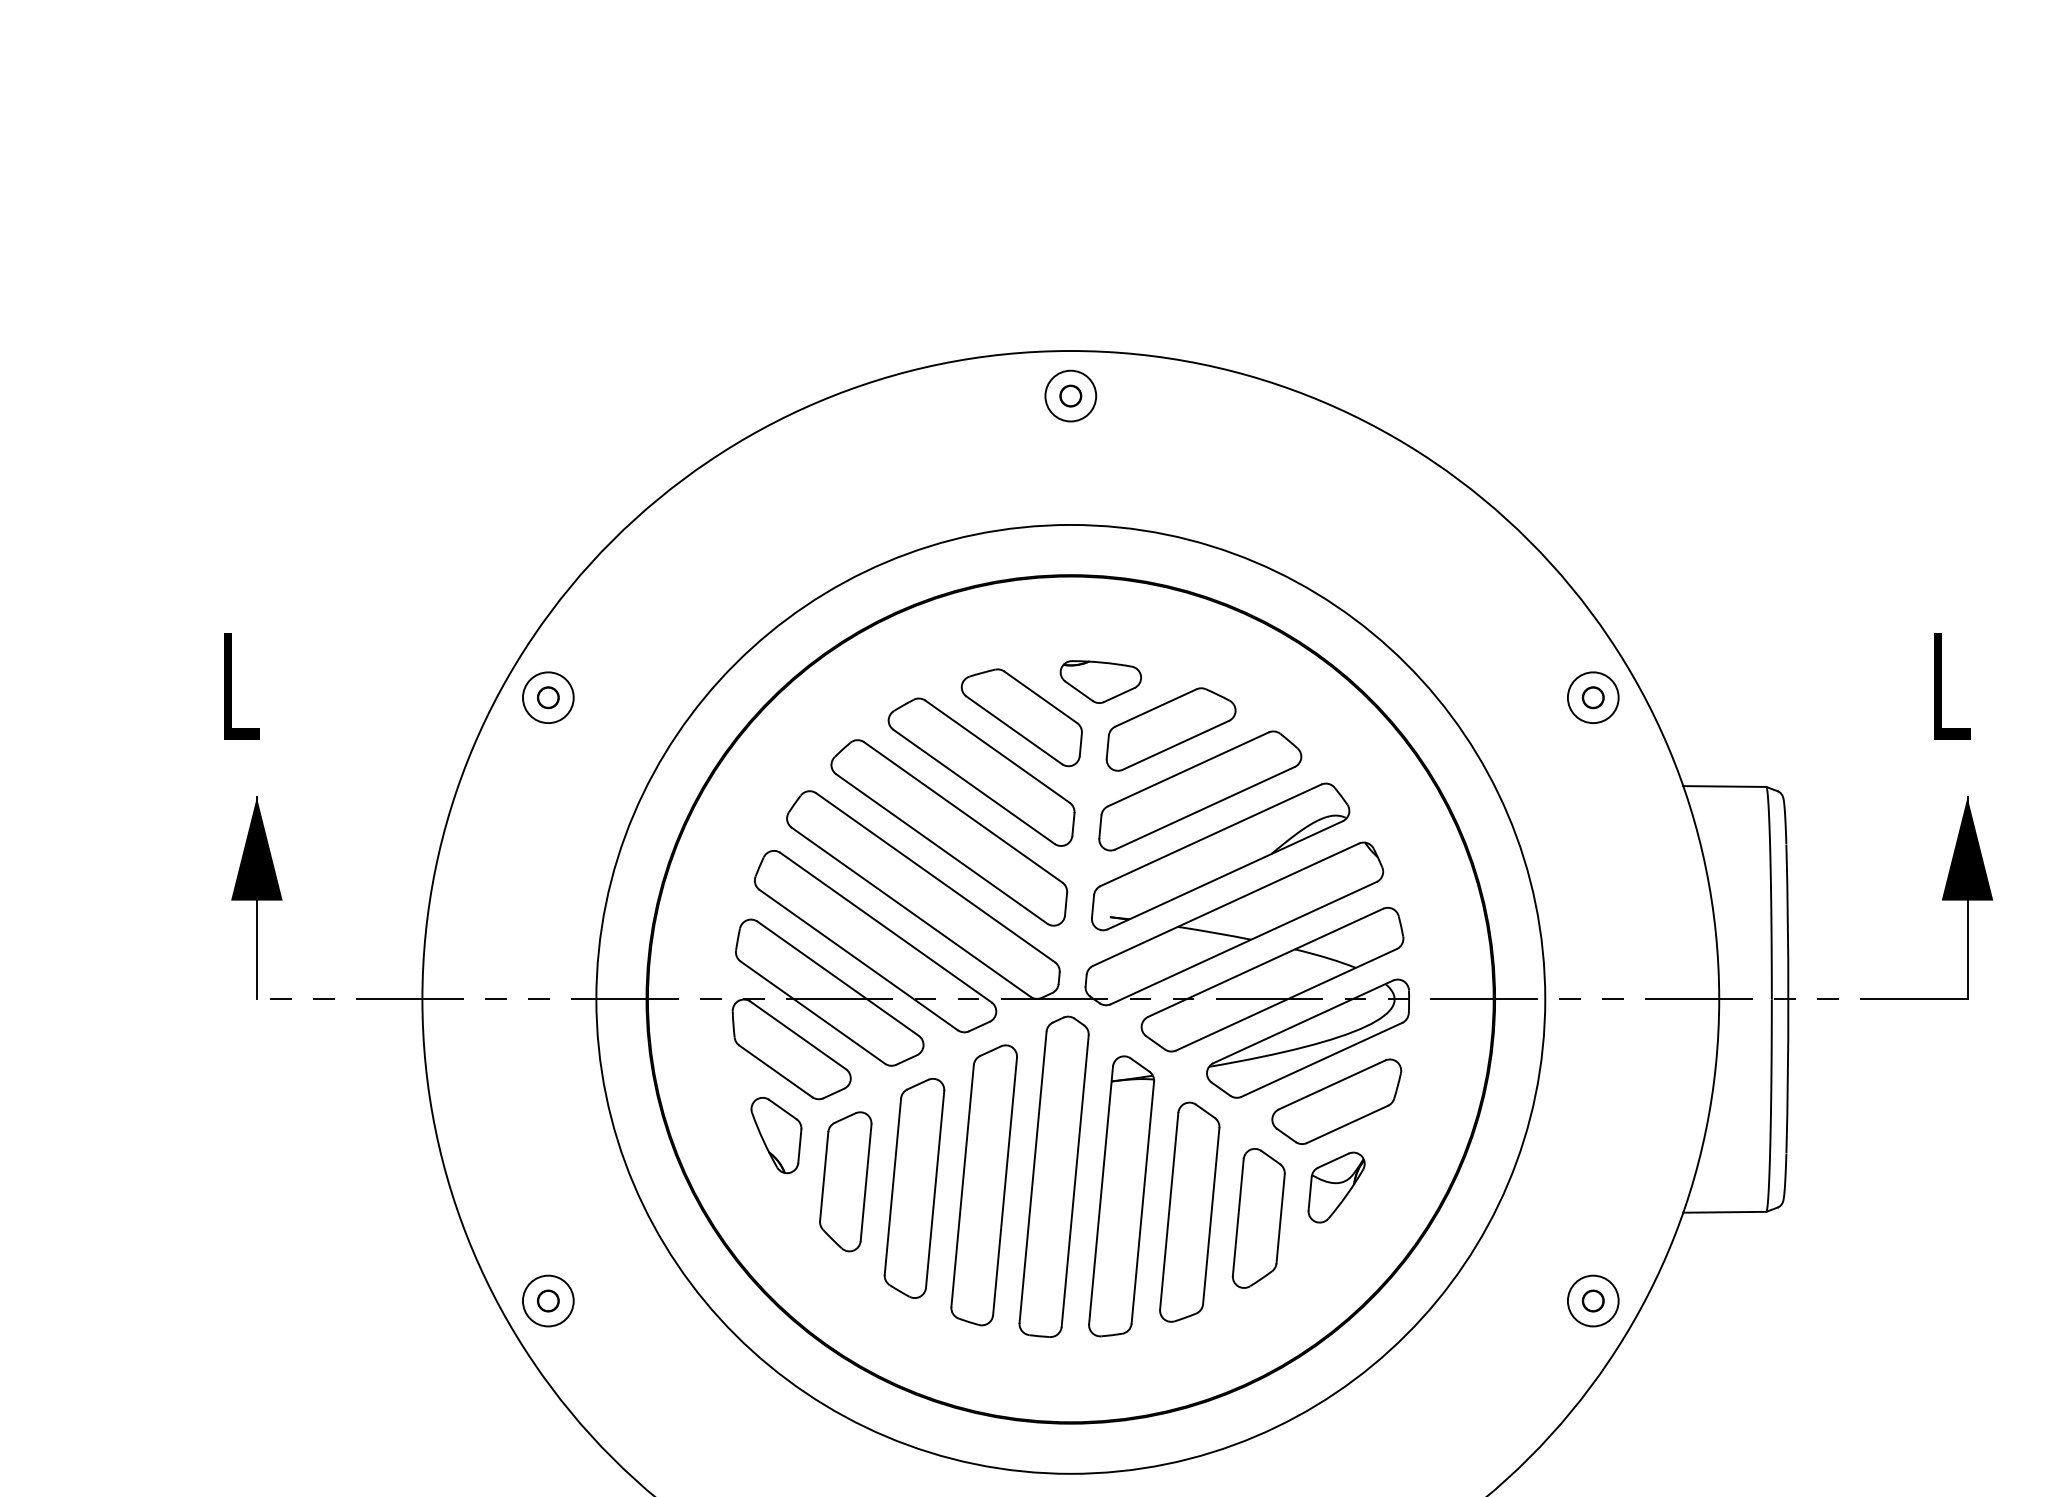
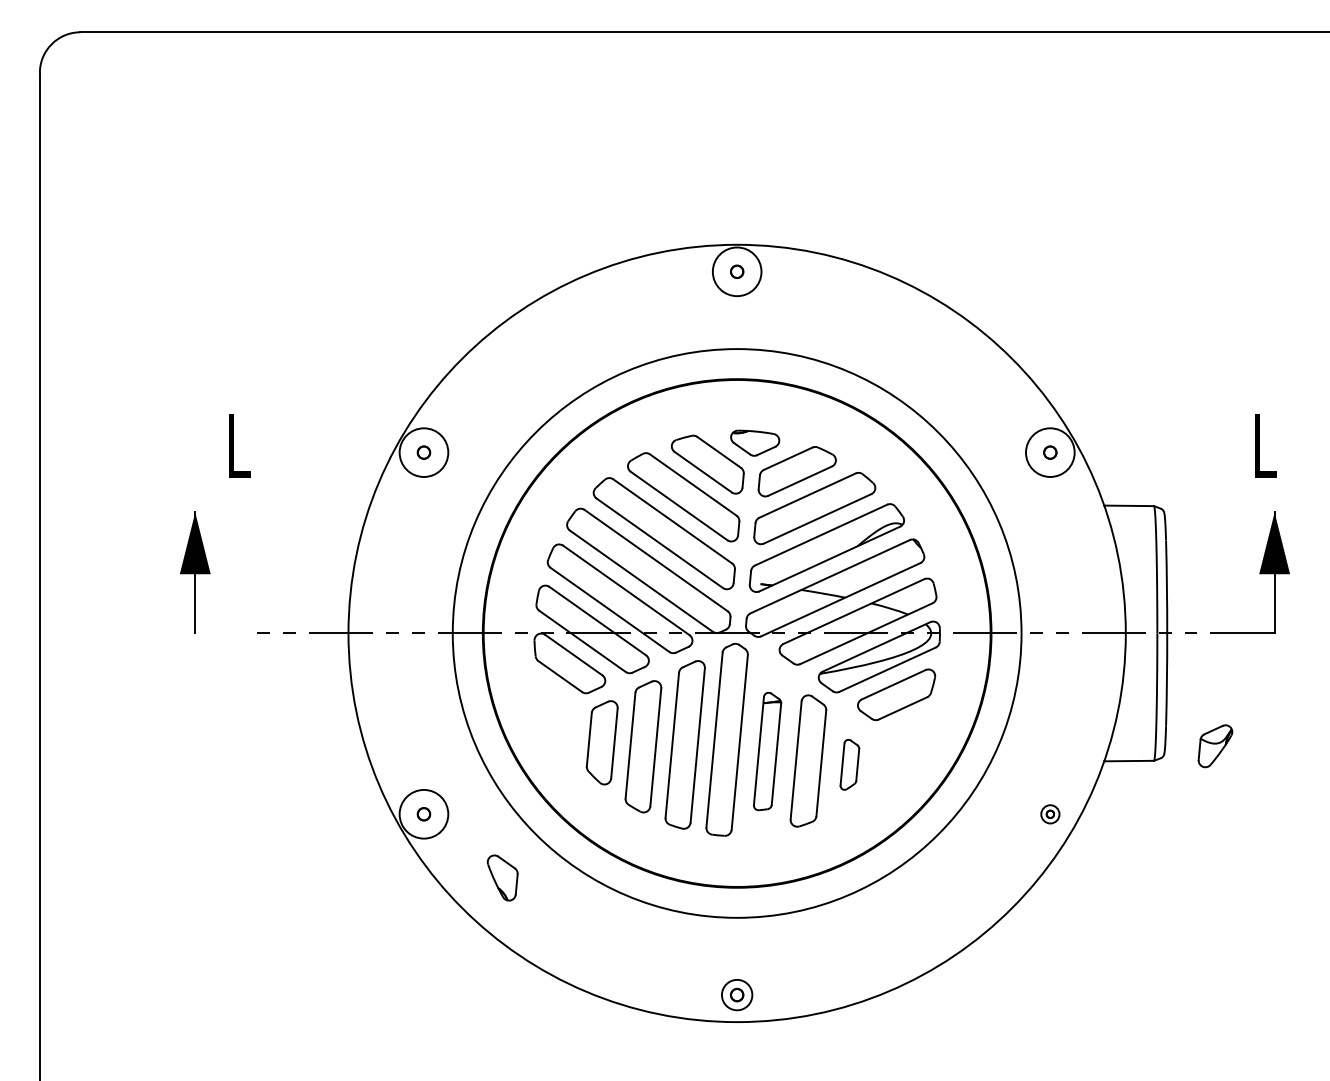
circle: (1069, 395) -> (736, 271), size x1.6
circle: (547, 697) -> (423, 452), size x1.6
circle: (1593, 697) -> (1050, 452), size x1.6
part: (257, 897) -> (195, 572), moved
part: (776, 1134) -> (502, 877), moved
part: (1336, 1187) -> (1215, 746), moved
part: (1121, 1196) -> (767, 751), size x0.7
part: (1258, 1218) -> (849, 764), size x0.6
circle: (547, 1301) -> (423, 814), size x1.6
part: (1593, 1301) -> (1050, 814), size x0.6

